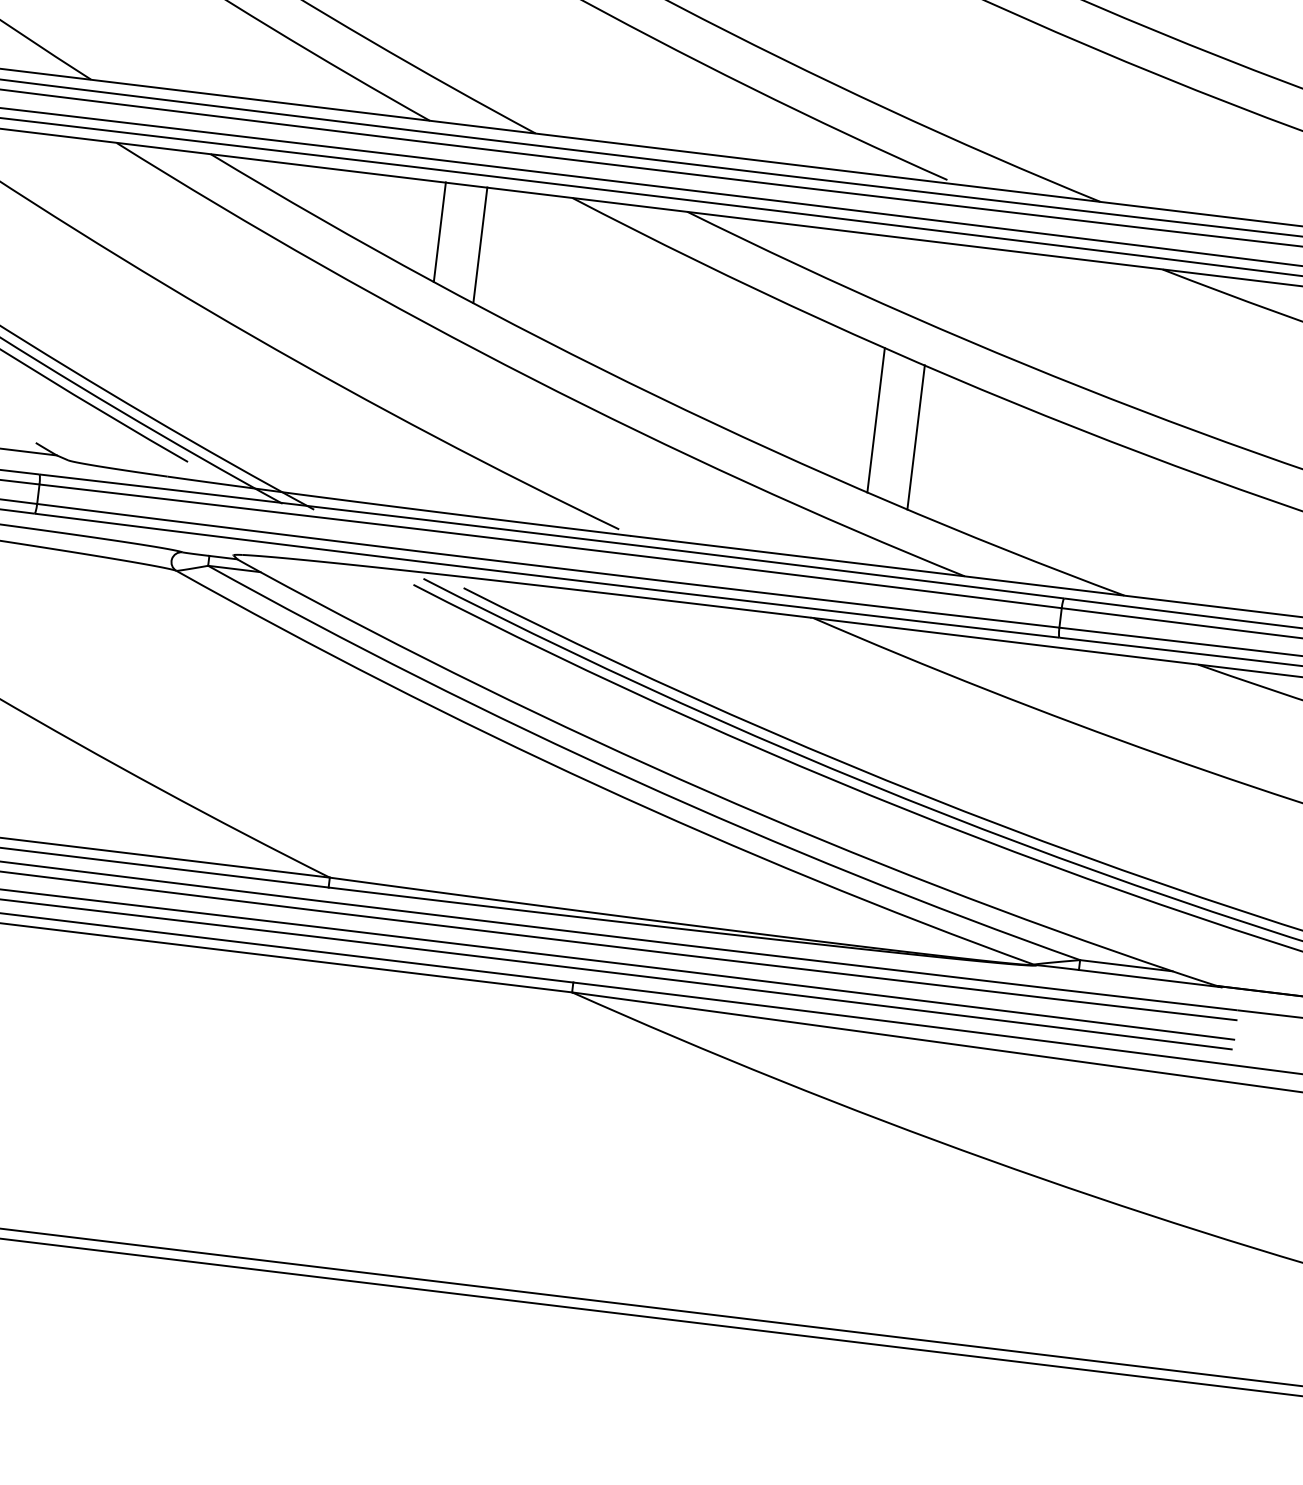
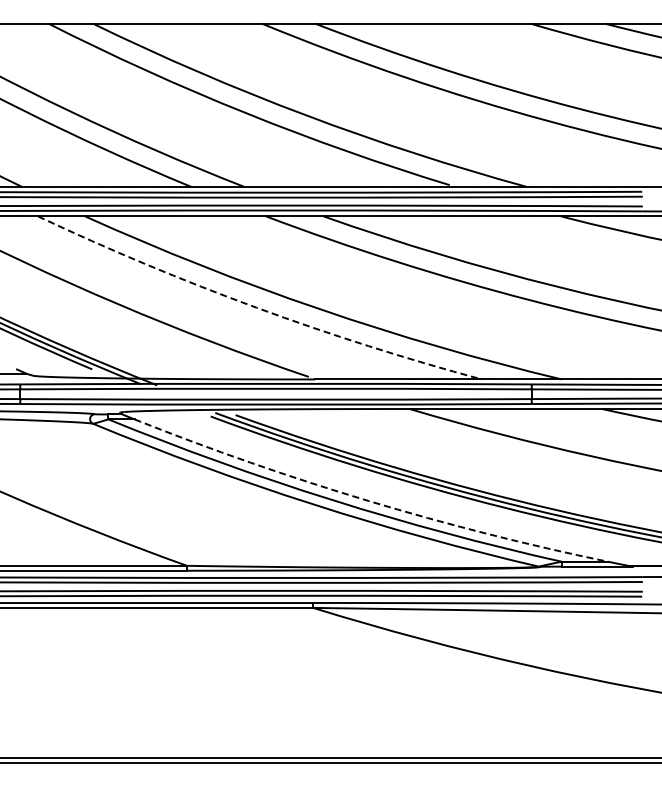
line: (439, 232) -> (202, 241), removed
line: (480, 245) -> (223, 245), removed
arc: (531, 377) -> (256, 307), solid -> dashed
line: (875, 419) -> (428, 307), removed
line: (915, 436) -> (449, 313), removed
arc: (708, 790) -> (368, 500), solid -> dashed

